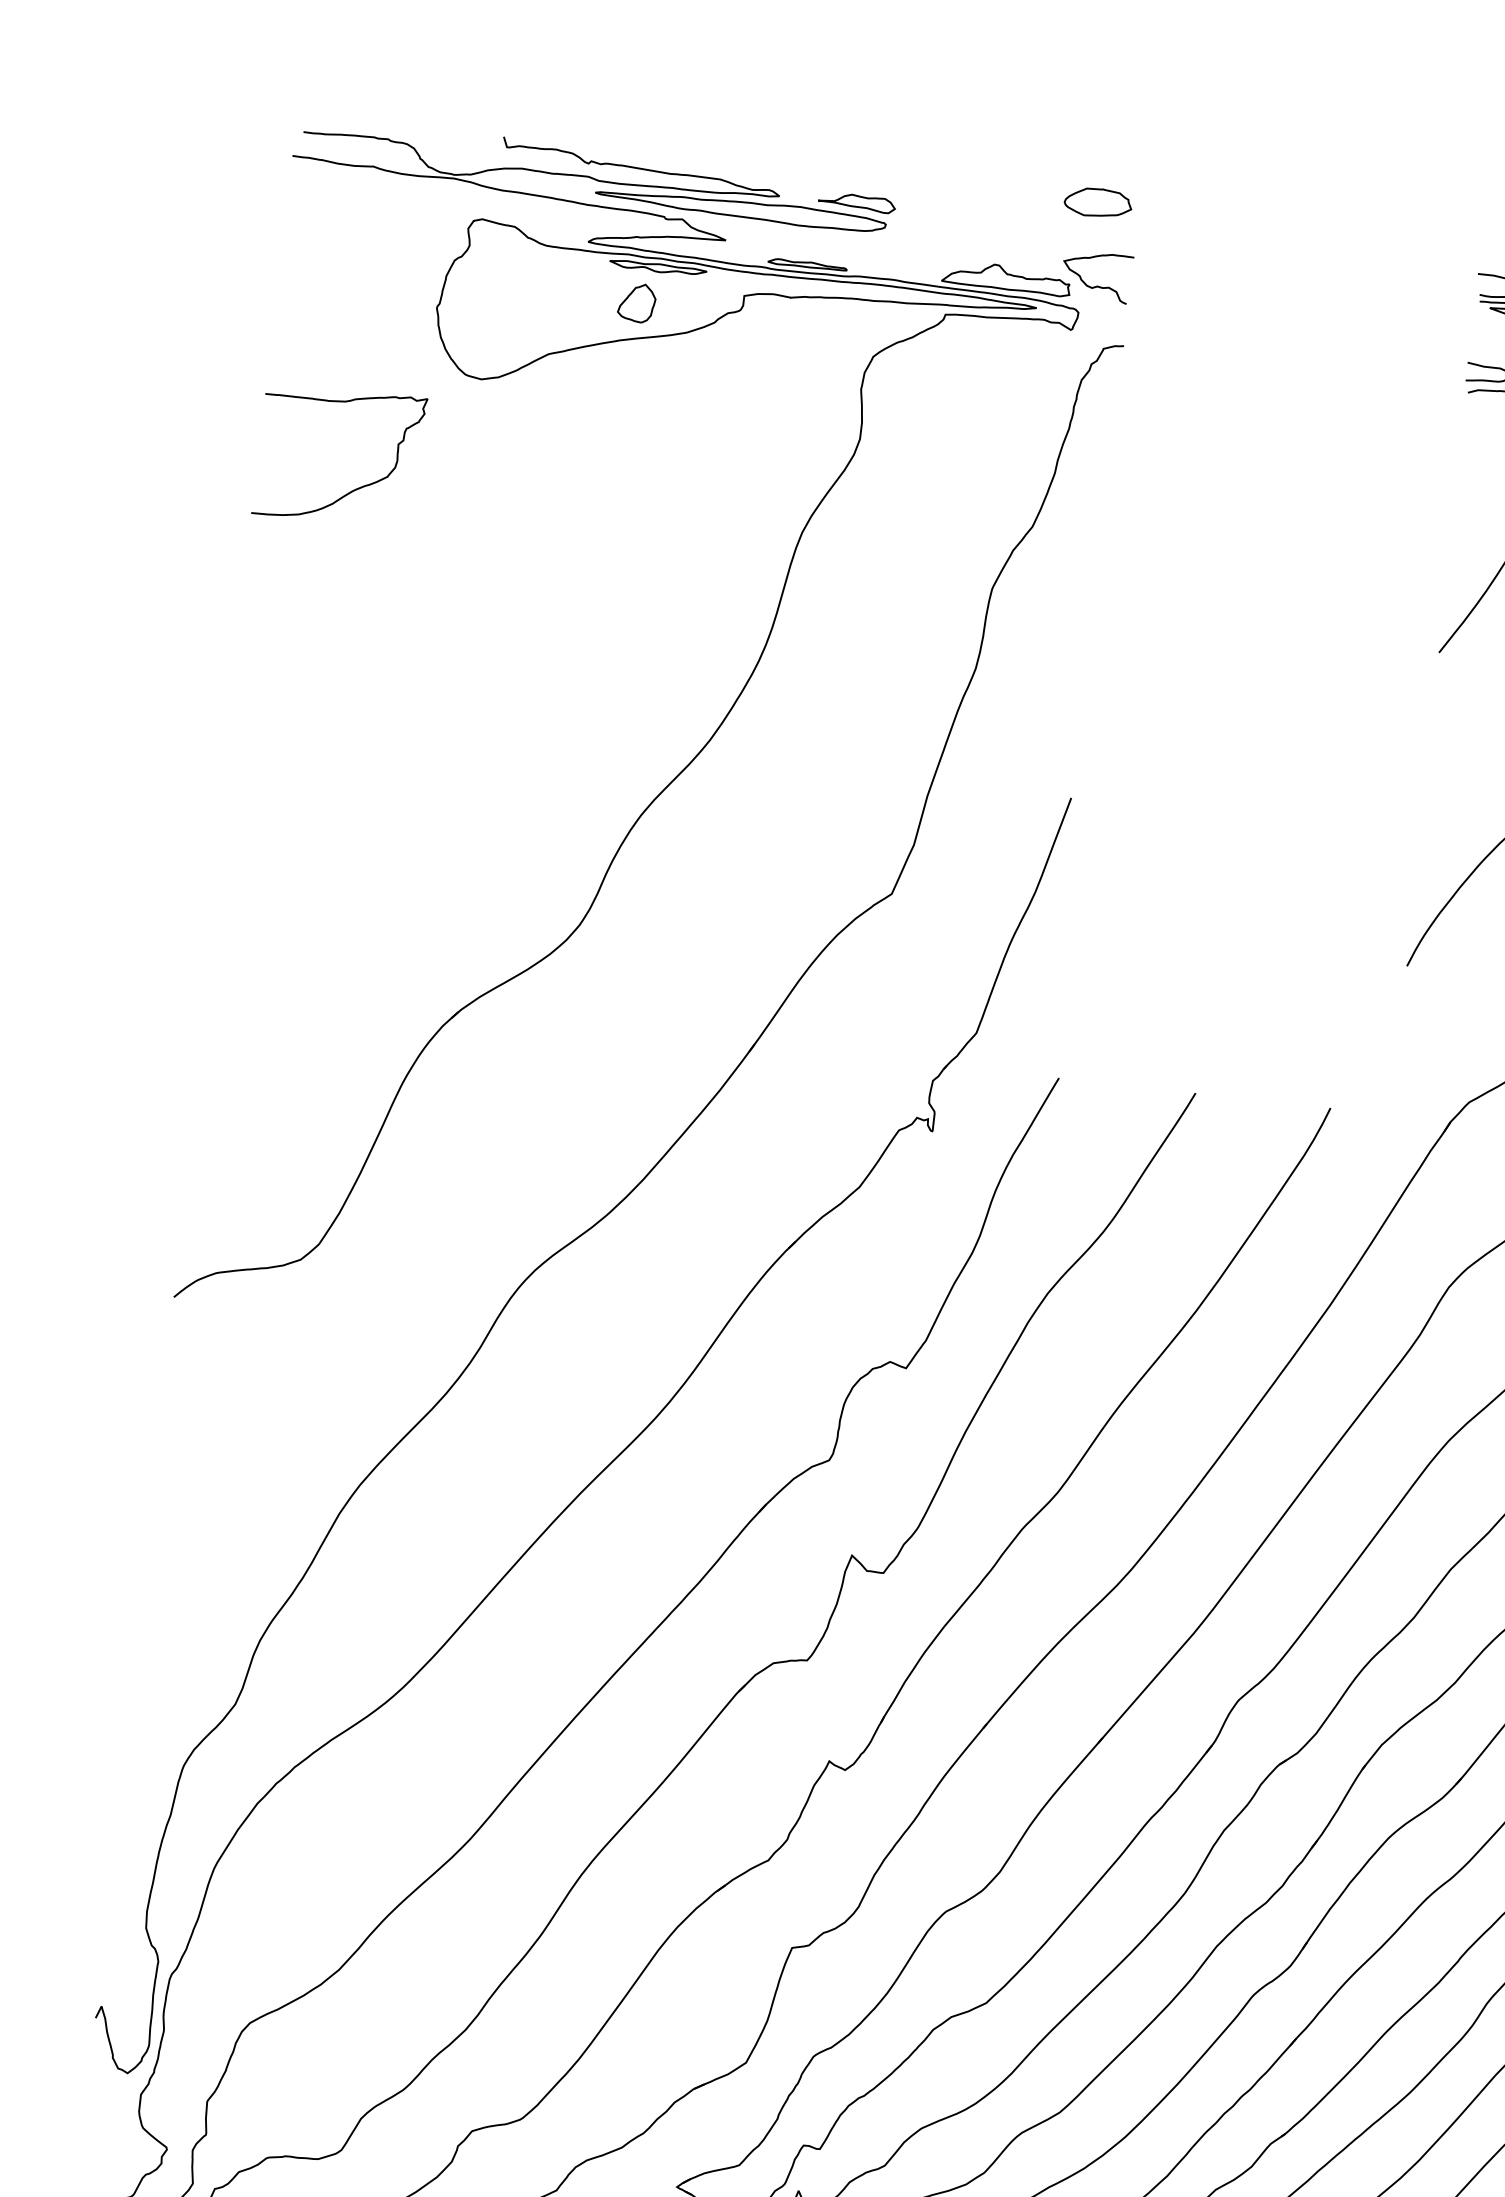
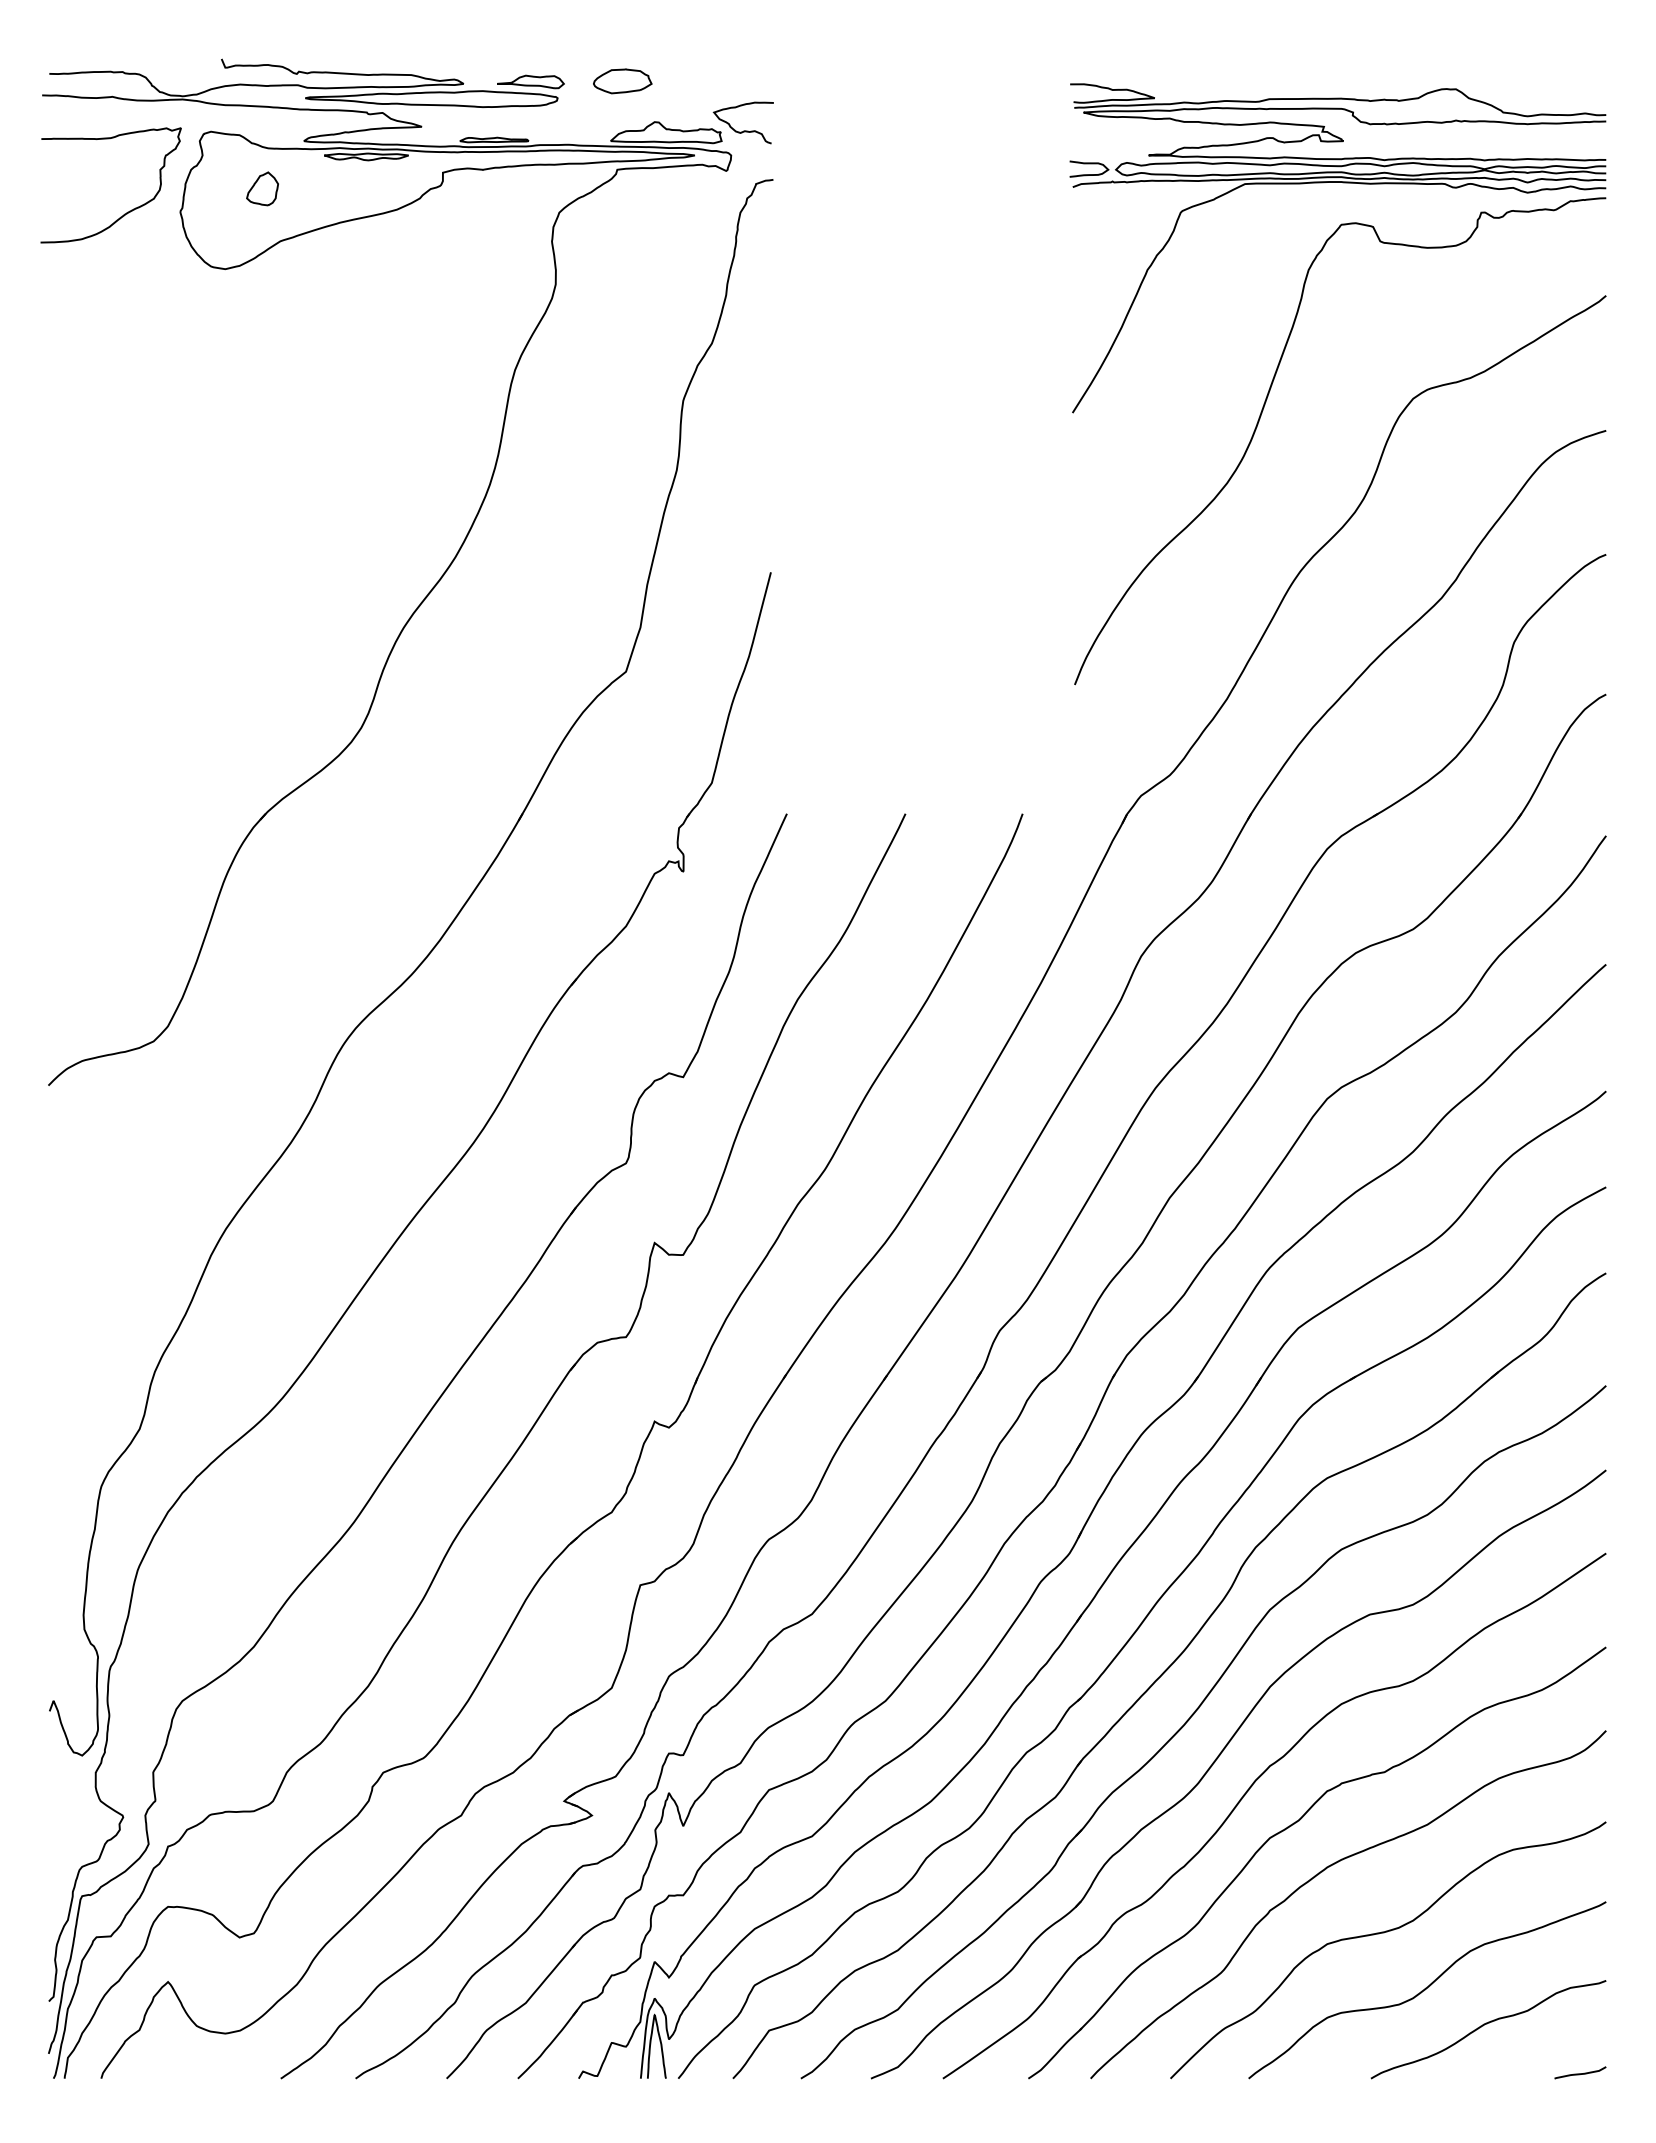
part: (1097, 203) -> (622, 81), moved
part: (636, 302) -> (262, 188), moved
curve: (351, 490) -> (124, 213), moved

